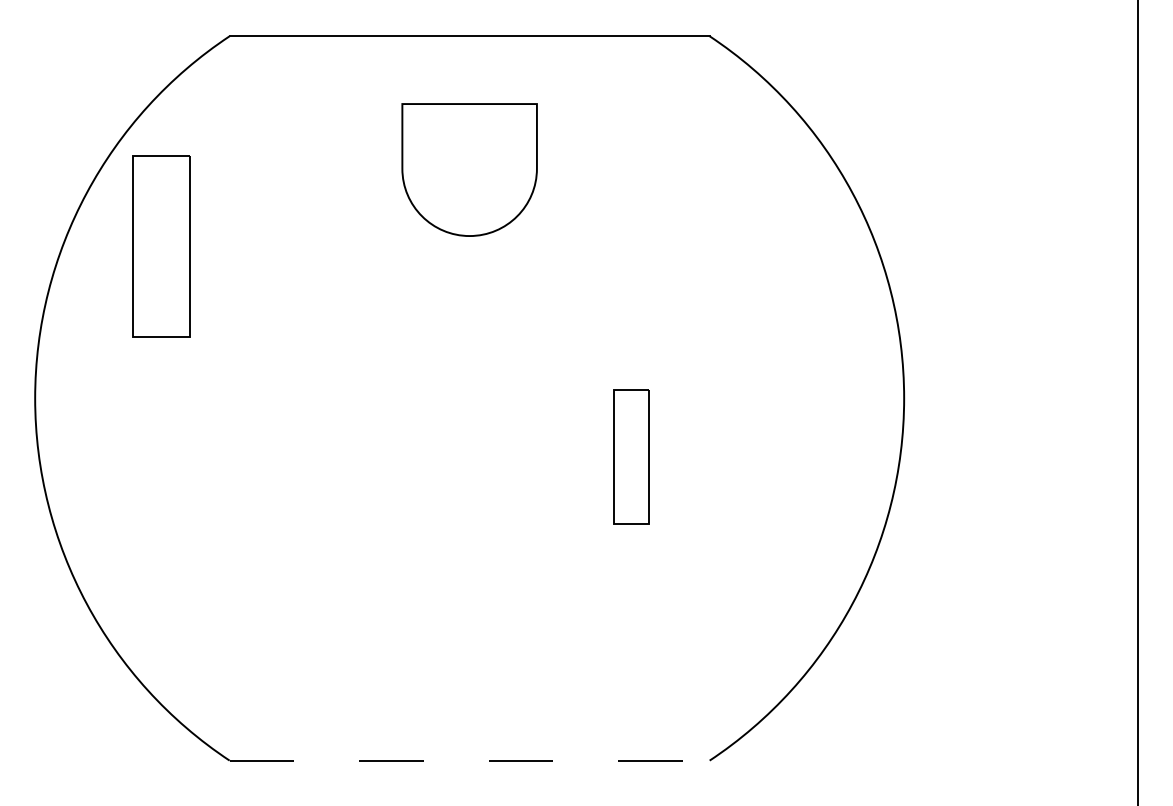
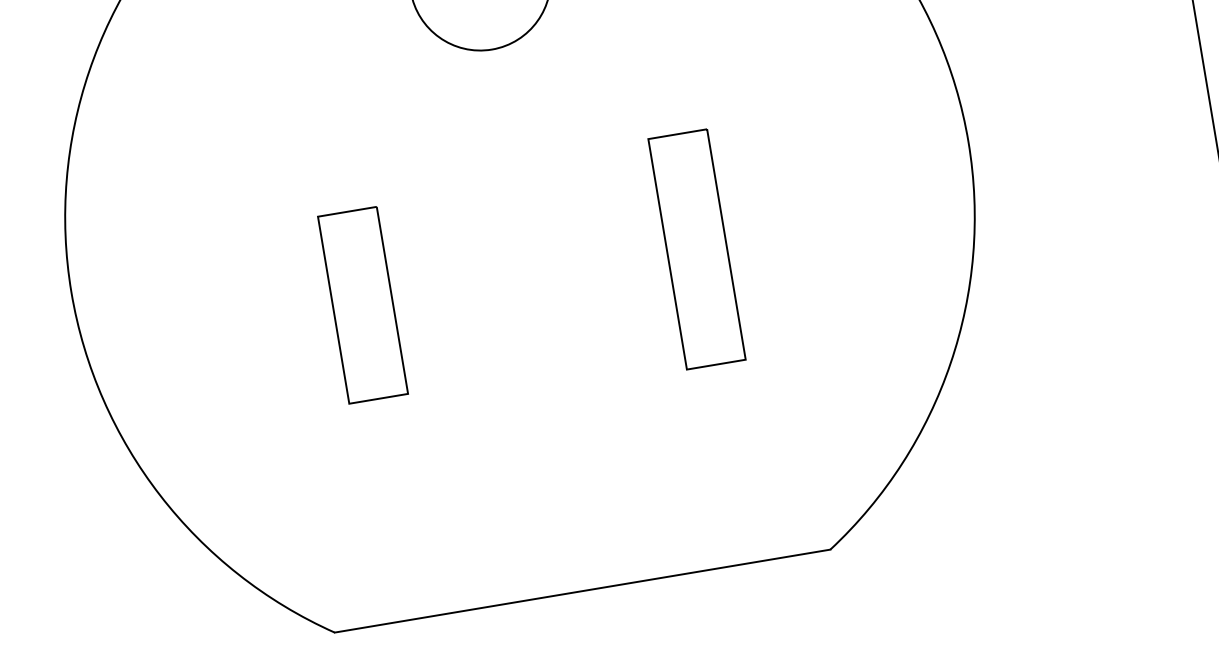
part: (161, 246) -> (362, 305), moved
part: (631, 456) -> (697, 249), size x1.67
line: (469, 760) -> (582, 591), dashed -> solid

